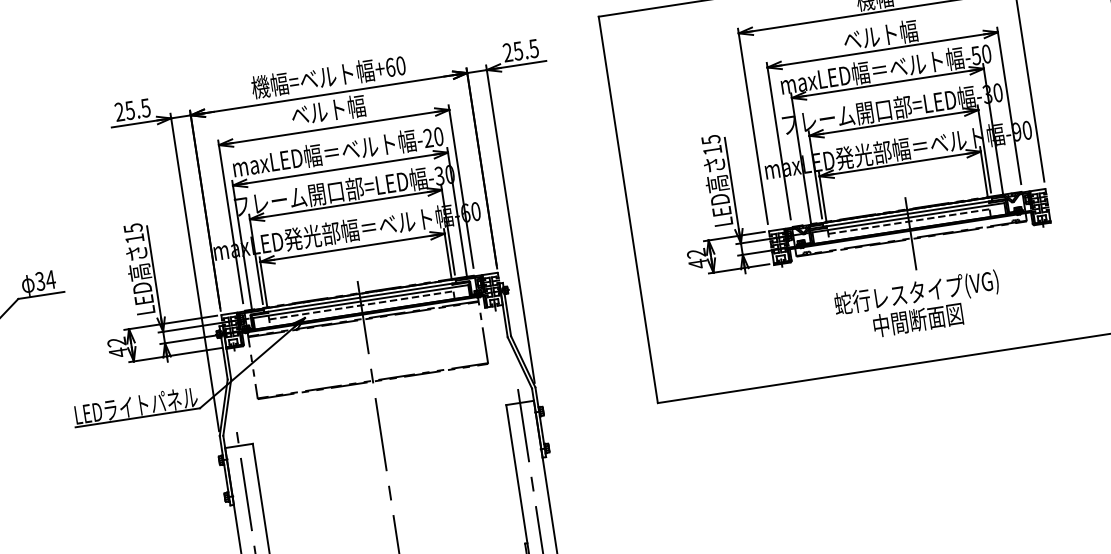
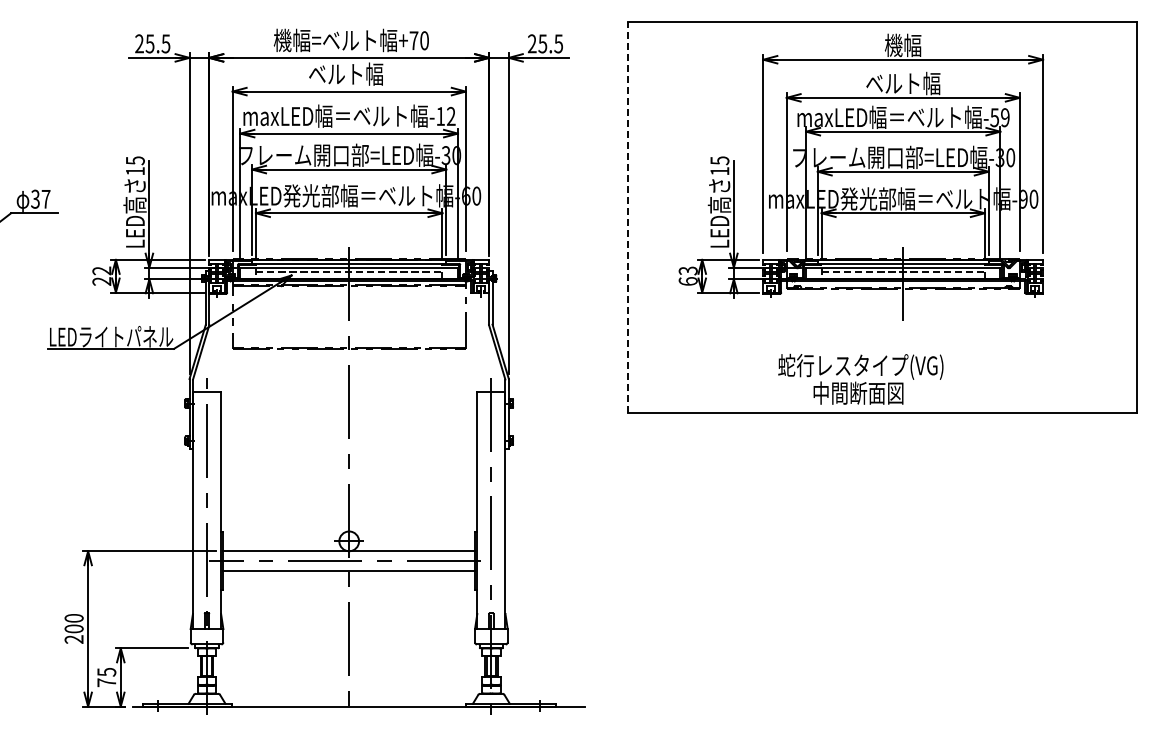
text: (986, 53) -> (1005, 117), -50 -> -59
text: (389, 67) -> (413, 40), +60 -> +70
text: (433, 137) -> (445, 116), -20 -> -12
line: (628, 209) -> (627, 217), solid -> dashed
text: (696, 259) -> (687, 276), 42 -> 63
text: (50, 280) -> (45, 199), 34 -> 37
text: (918, 305) -> (860, 378), moved
text: (118, 352) -> (101, 281), 42 -> 22

